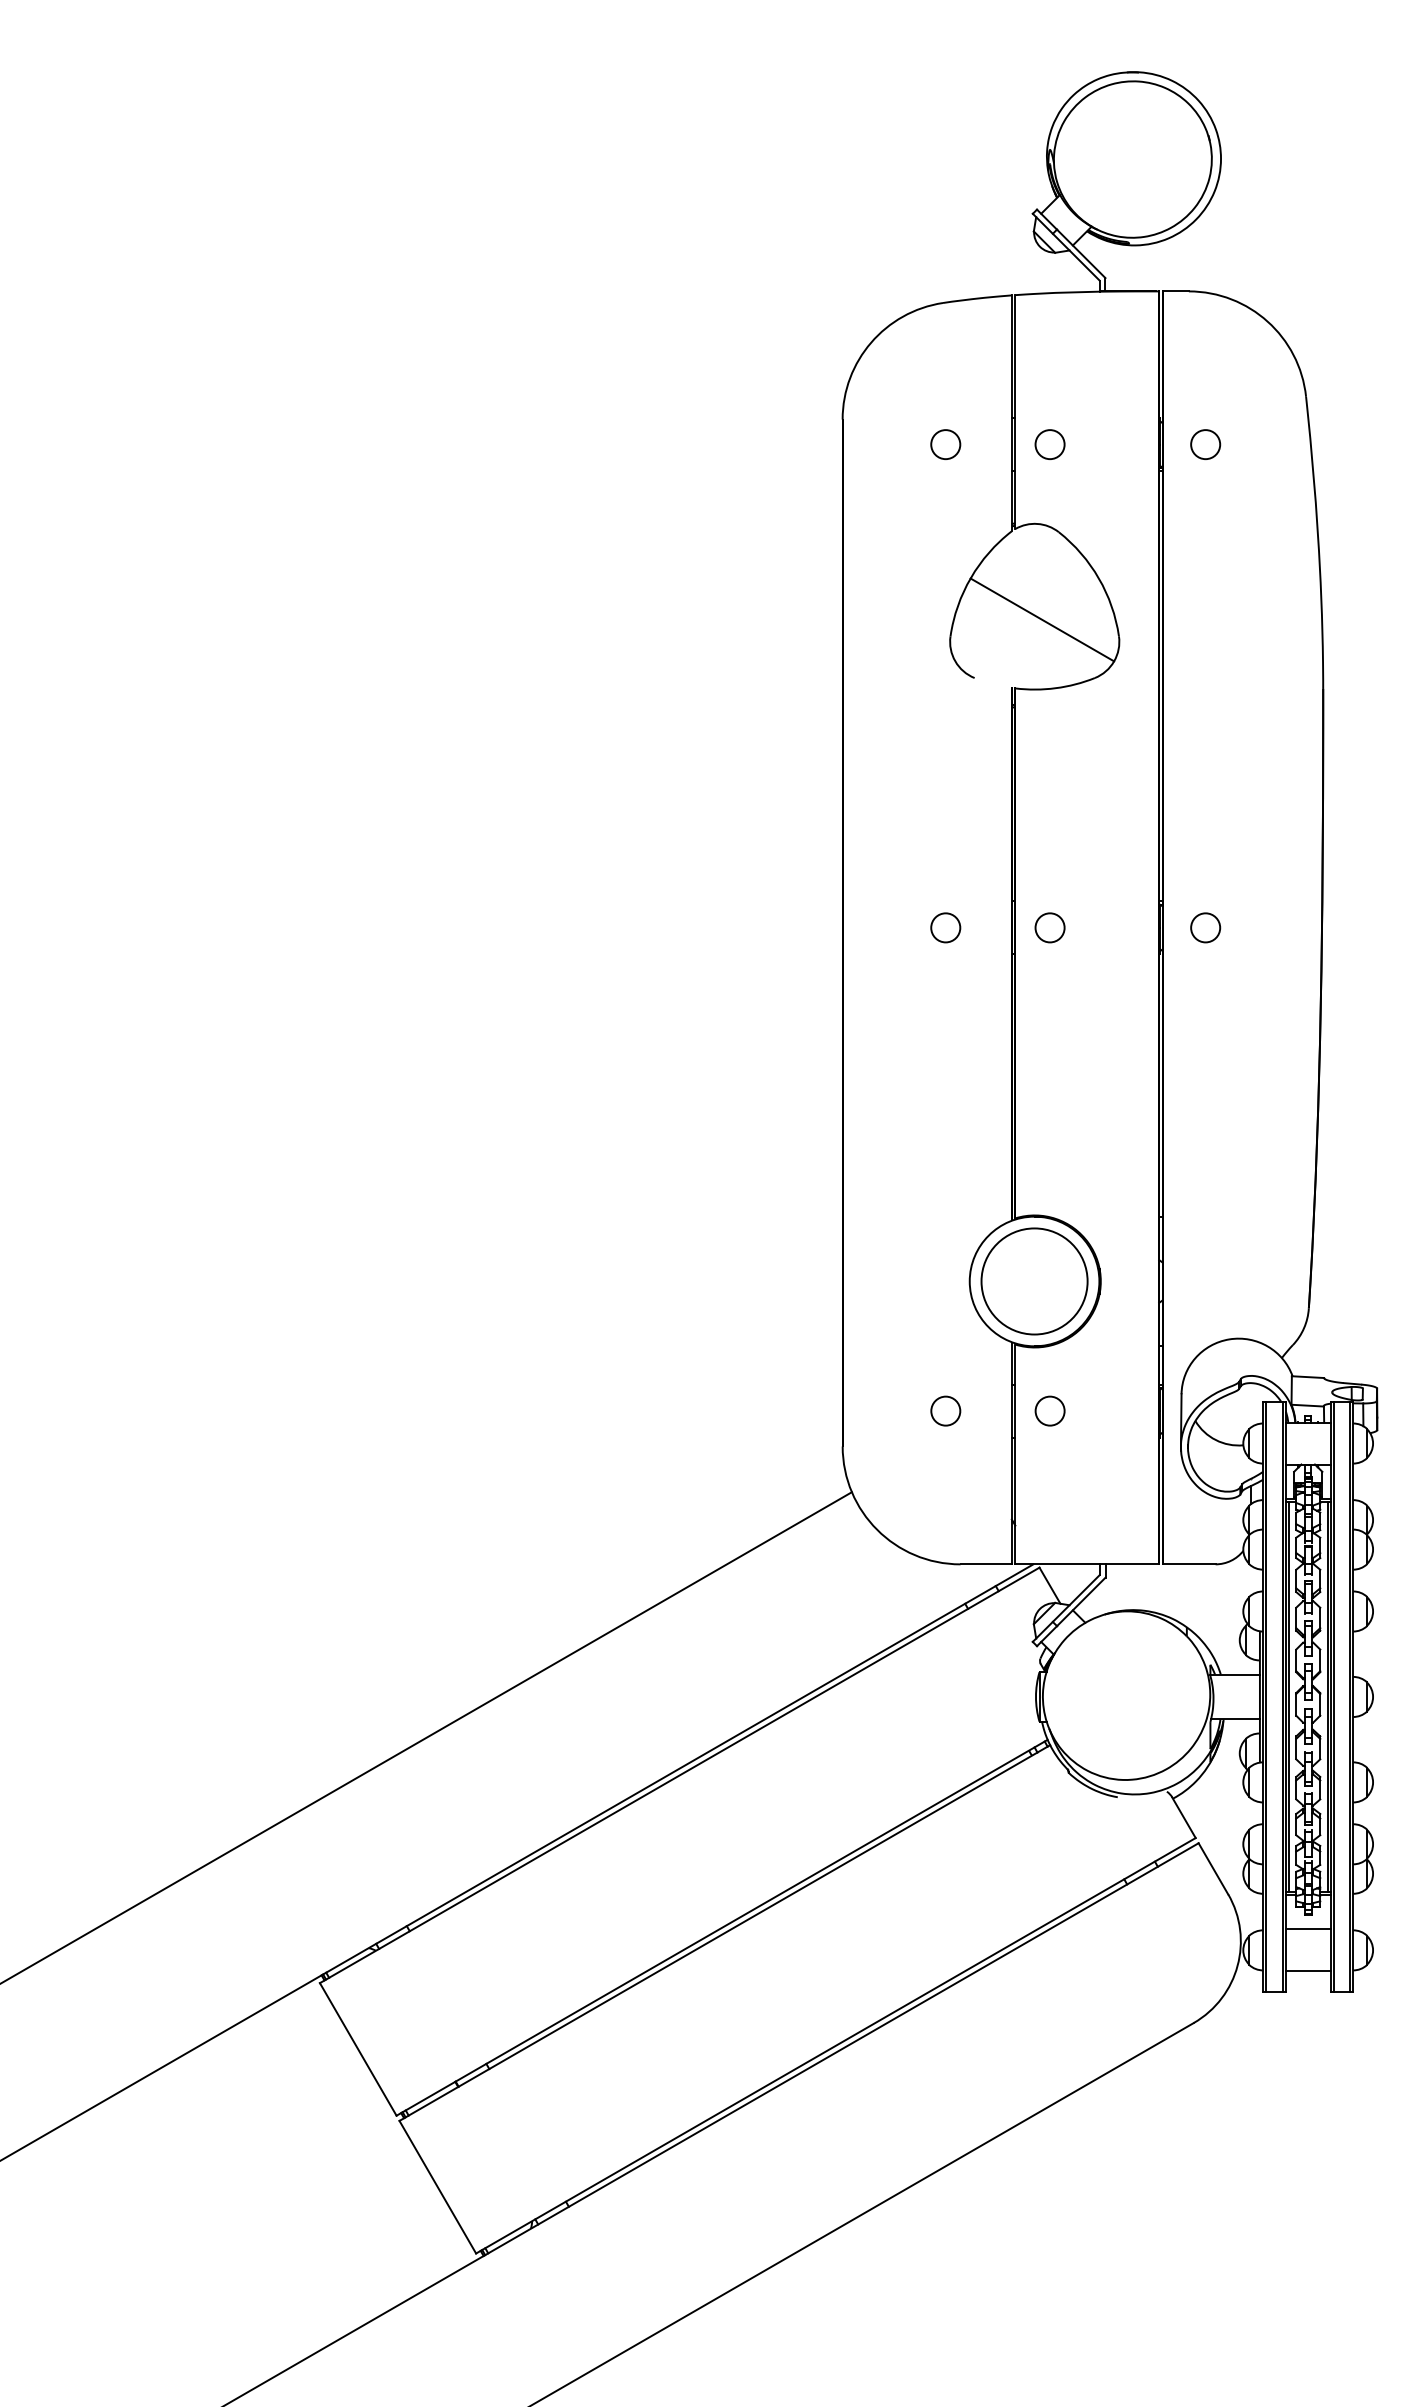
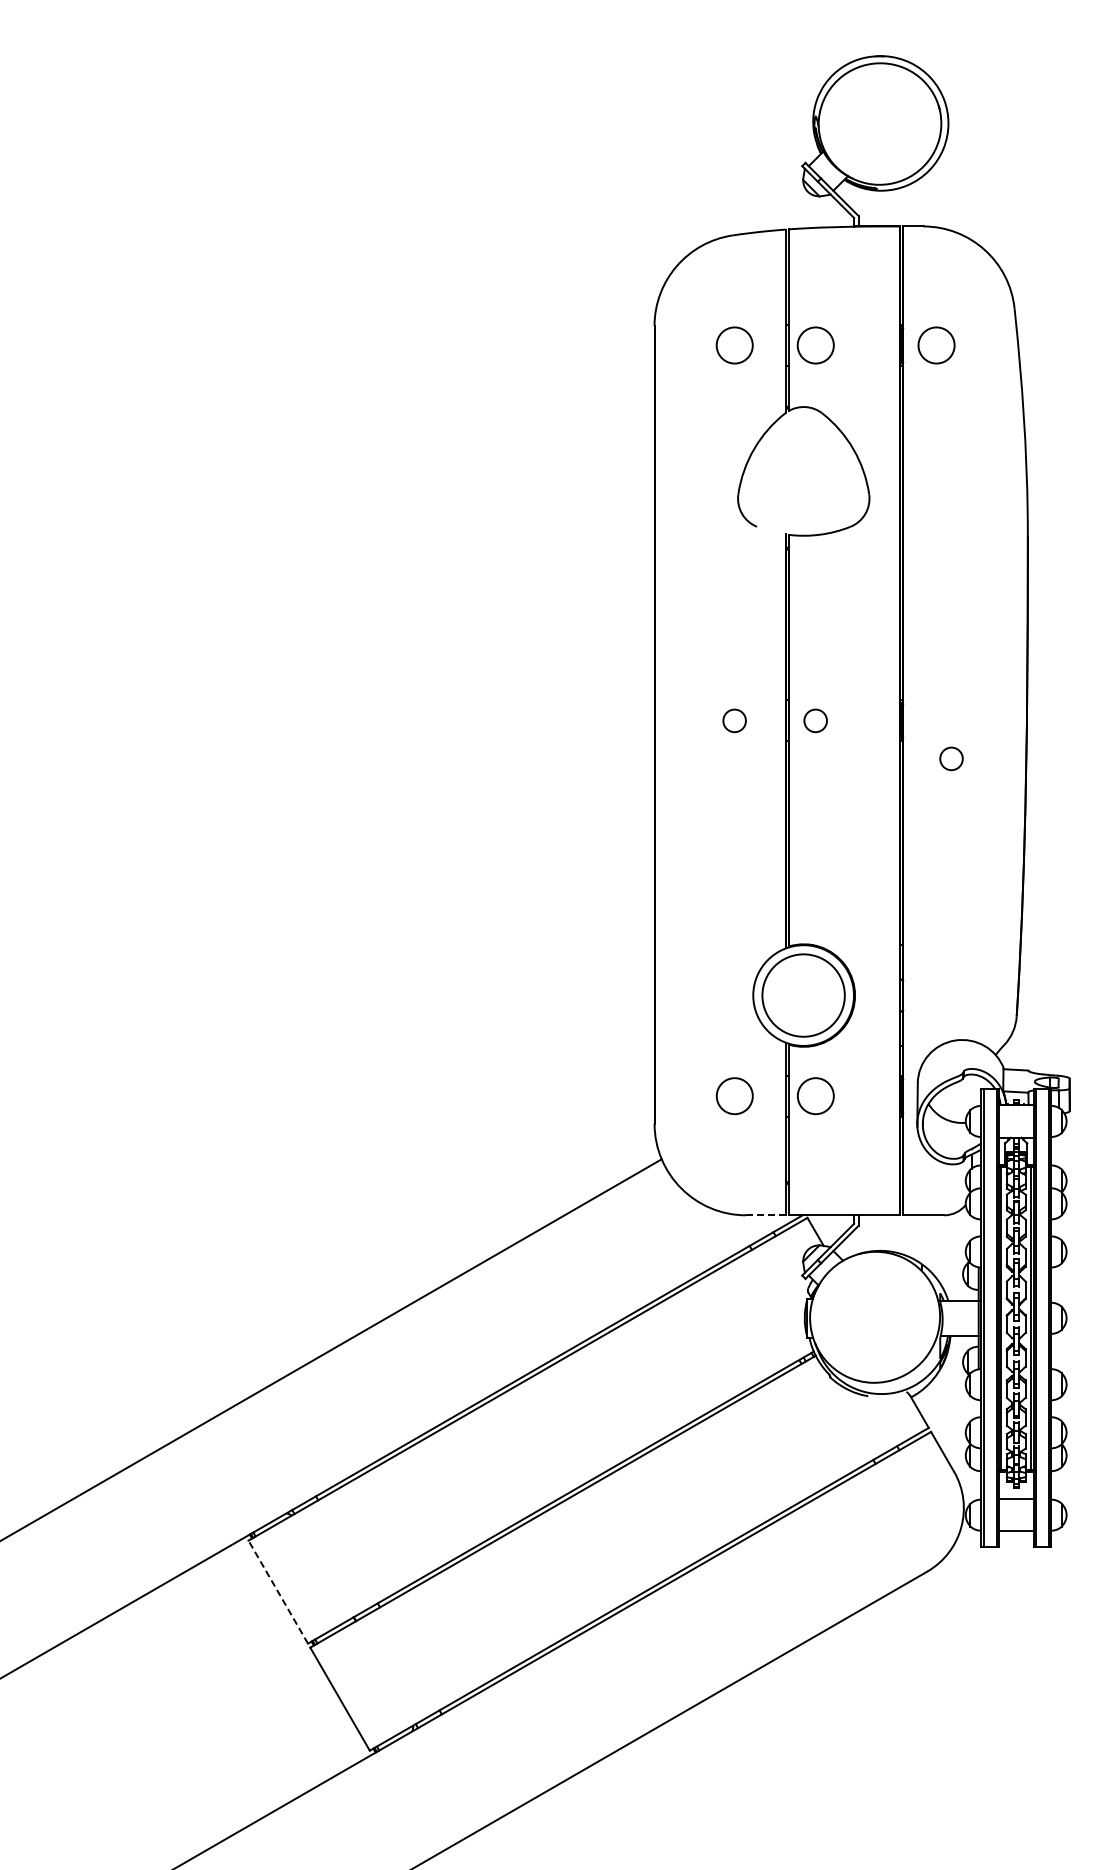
circle: (945, 444) -> (734, 345), size x1.6
circle: (1049, 444) -> (815, 345), size x1.6
circle: (1205, 444) -> (936, 345), size x1.6
line: (1042, 619) -> (809, 481), removed
circle: (1205, 927) -> (951, 758), moved
circle: (945, 1411) -> (734, 1096), size x1.6
circle: (1049, 1411) -> (815, 1096), size x1.6
line: (986, 1564) -> (766, 1215), solid -> dashed
line: (358, 2048) -> (278, 1591), solid -> dashed

